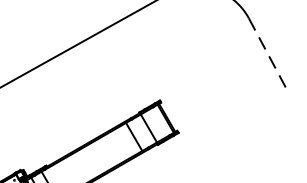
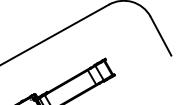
line: (268, 56) -> (160, 36), dashed -> solid

